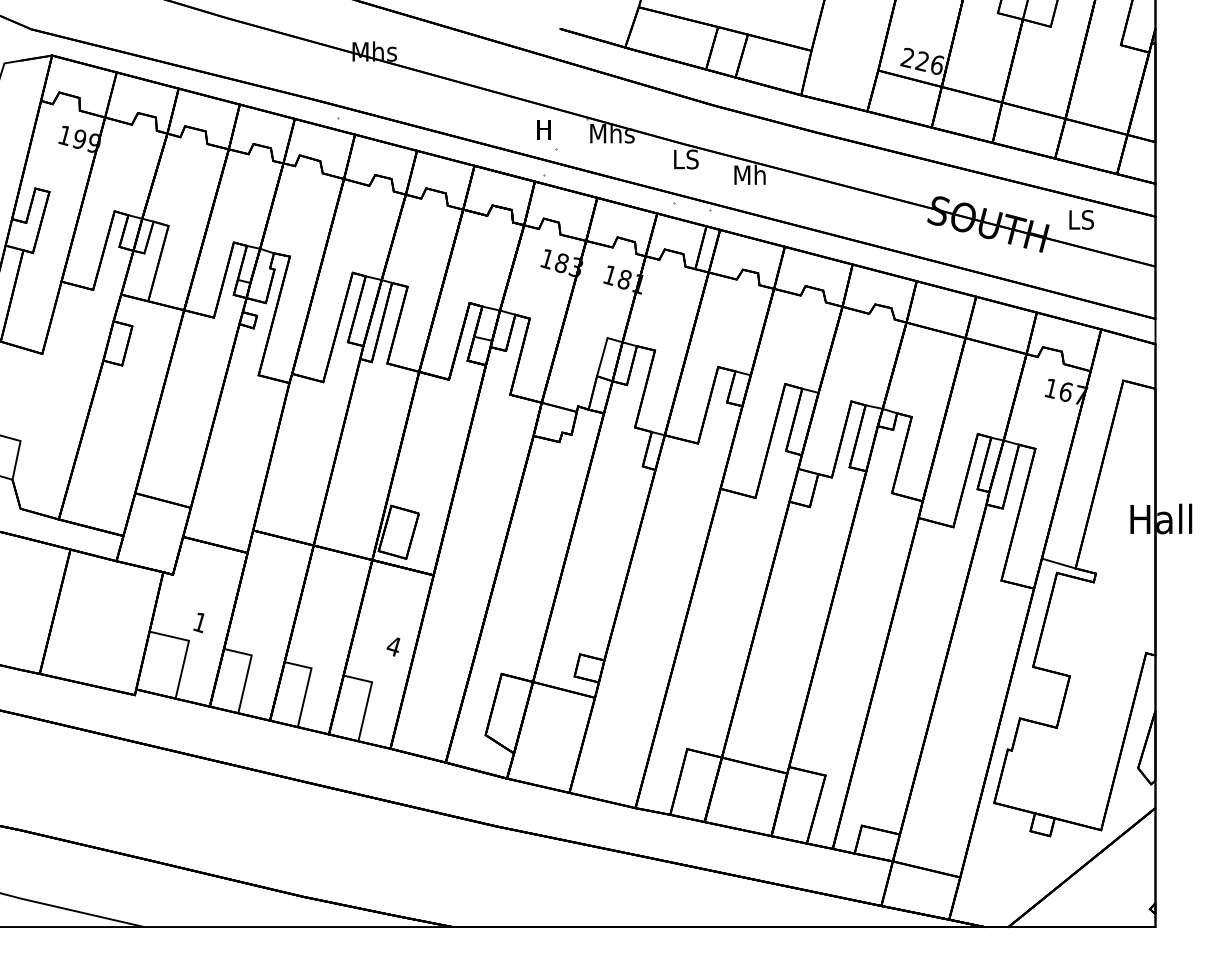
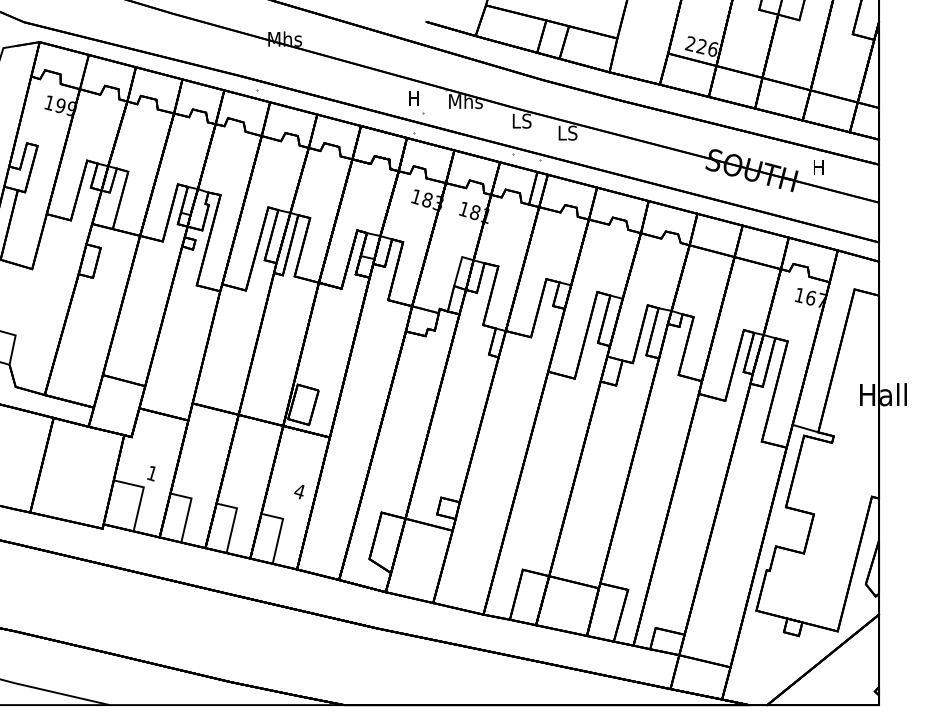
text: (751, 174) -> (571, 132), Mh -> LS
text: (1081, 219) -> (822, 166), LS -> H

